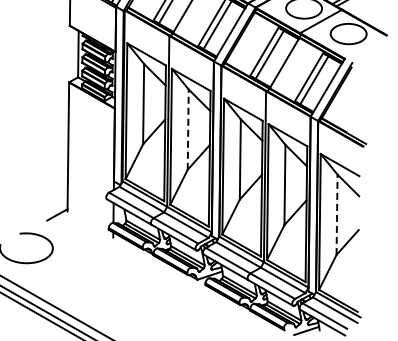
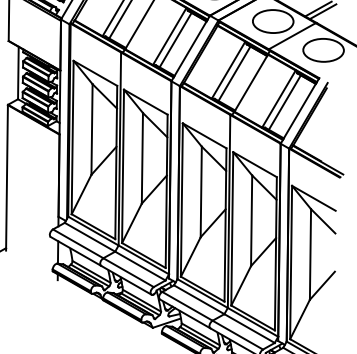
line: (188, 129) -> (142, 158), dashed -> solid
line: (337, 214) -> (310, 254), dashed -> solid

